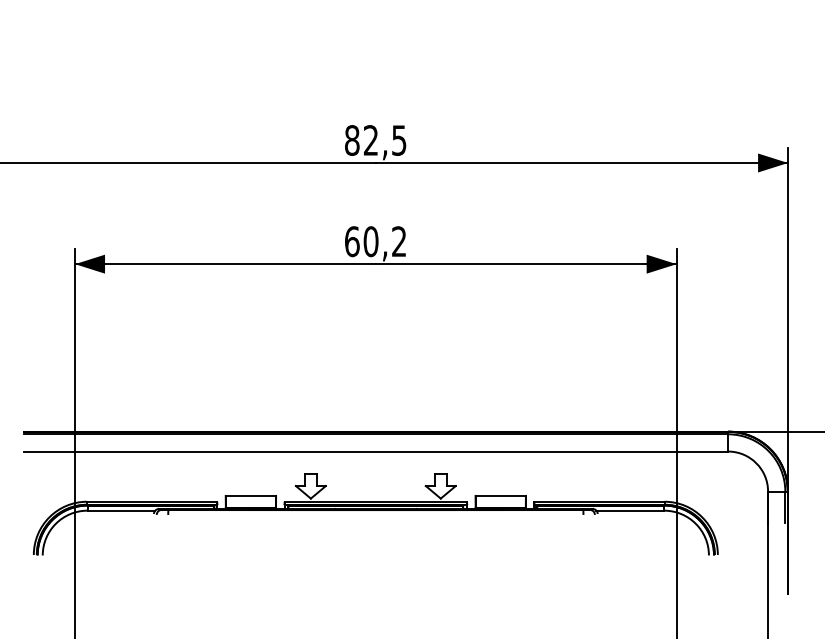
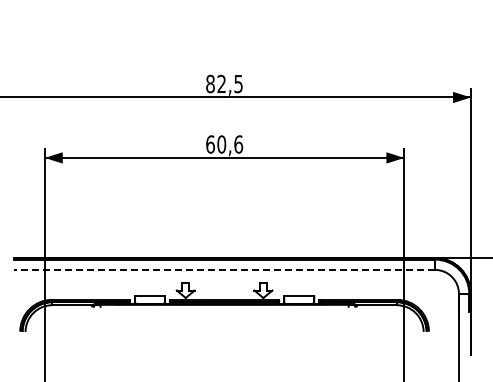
text: (399, 241) -> (238, 144), 60,2 -> 60,6
line: (375, 450) -> (224, 269), solid -> dashed

